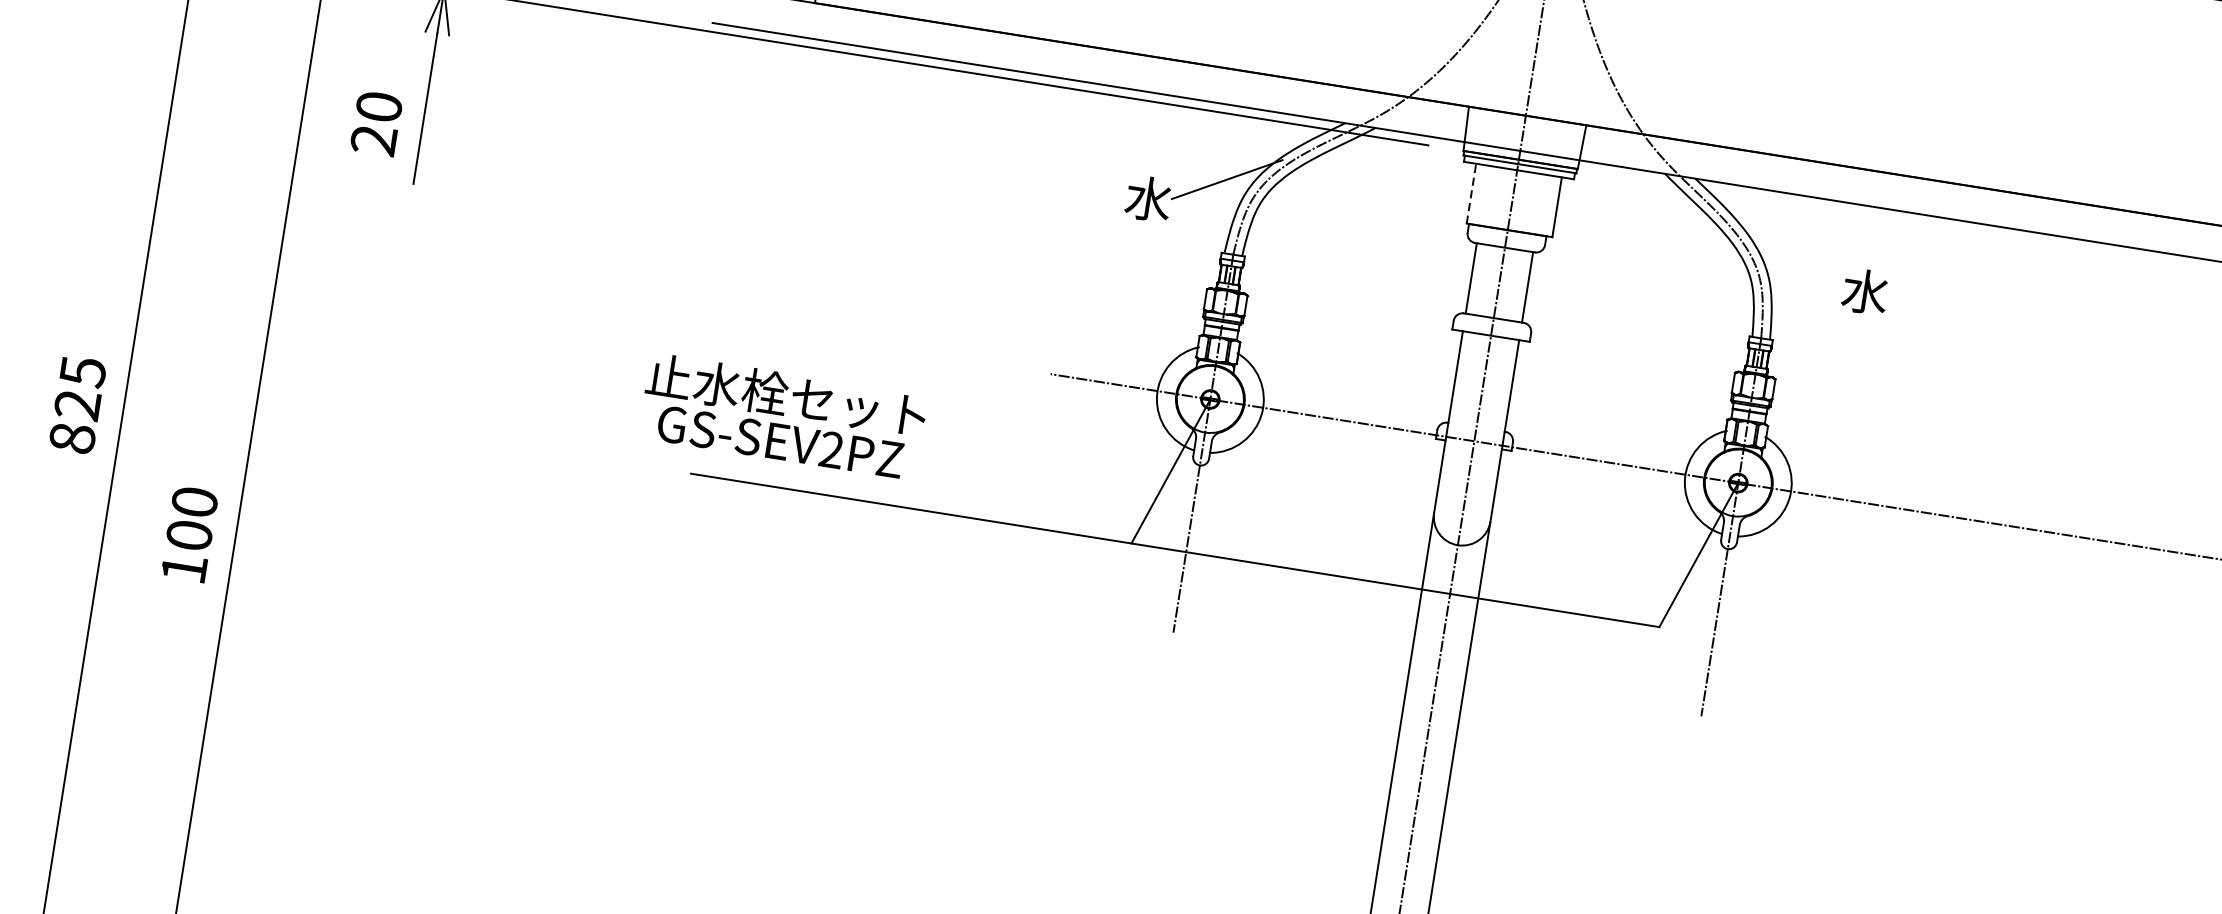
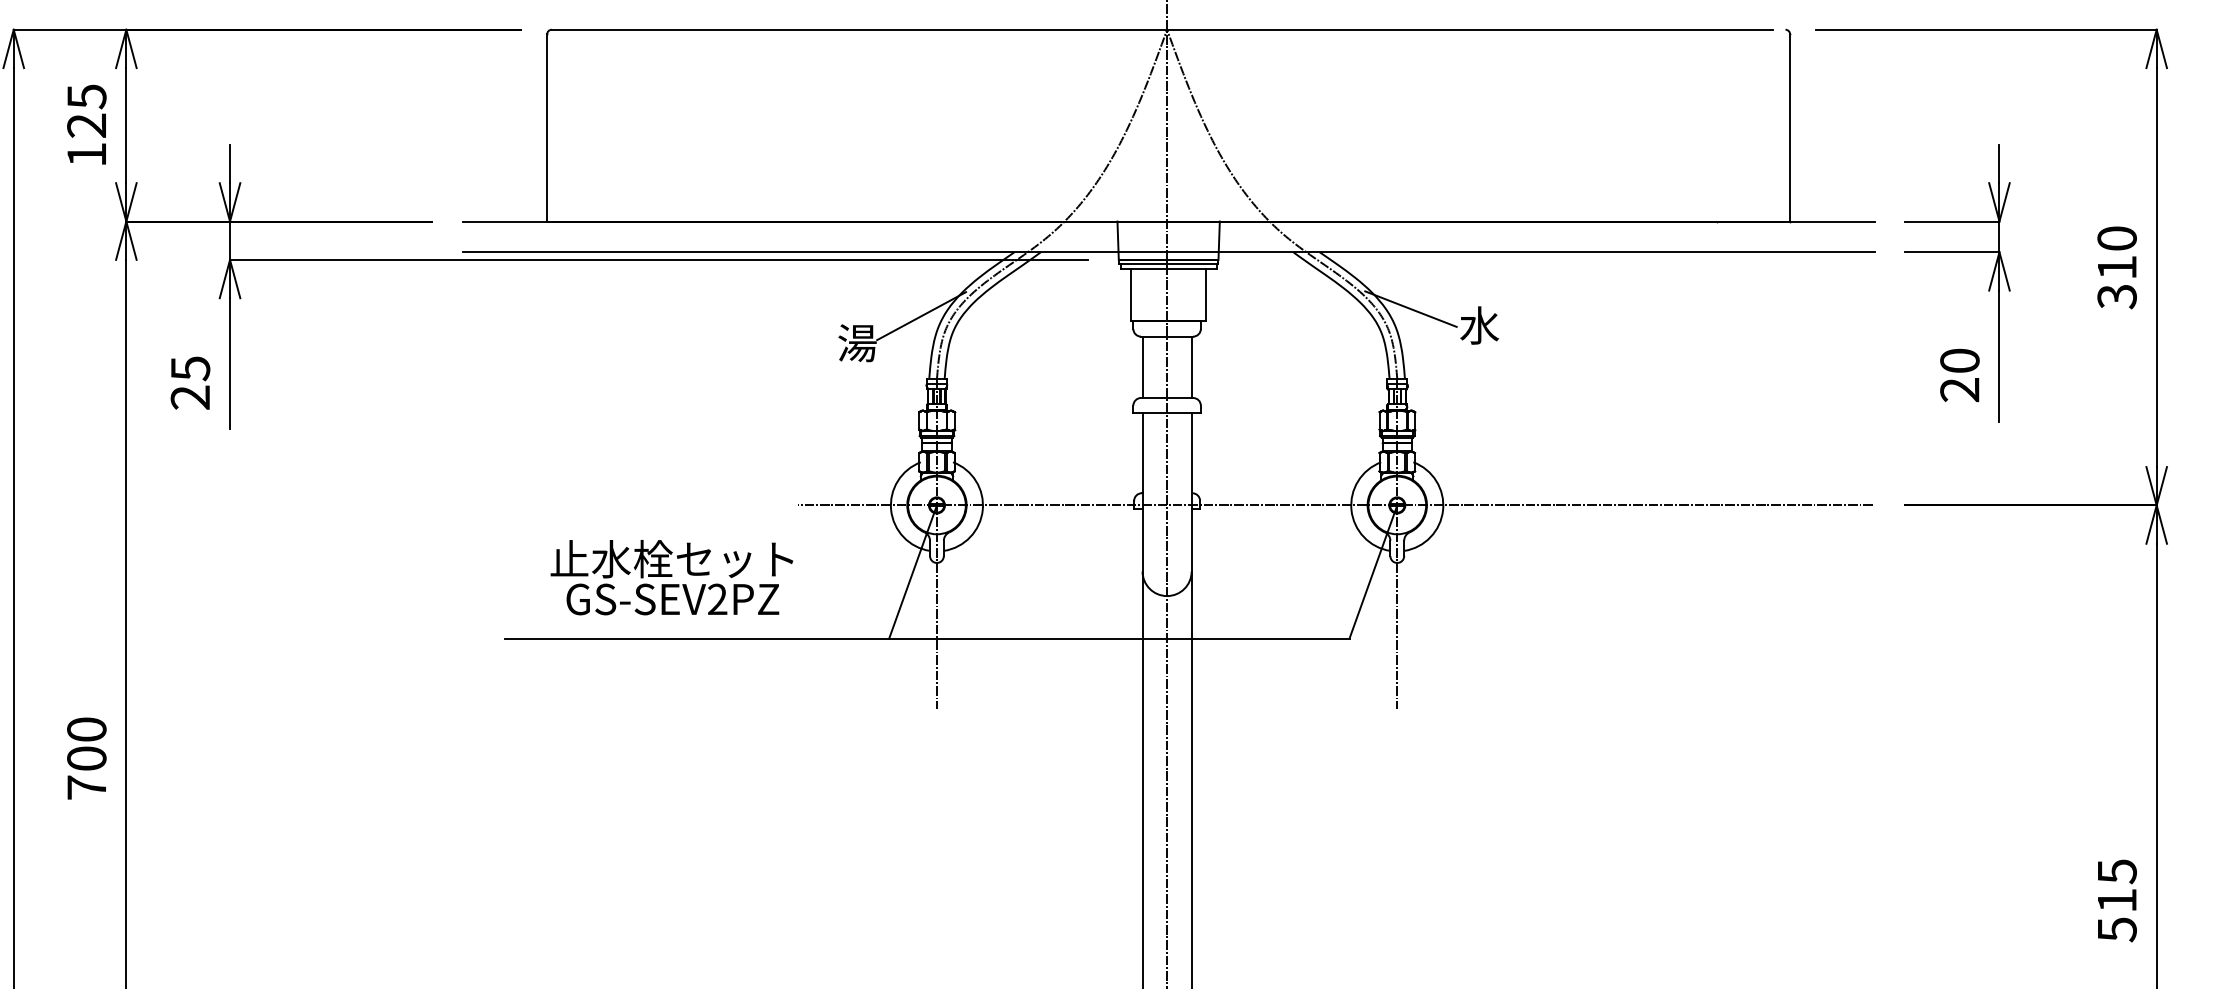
text: (379, 106) -> (190, 368), 20 -> 25
line: (1471, 192) -> (1131, 294), dashed -> solid
text: (1148, 198) -> (857, 342), 水 -> 湯
line: (1789, 259) -> (1410, 308), added
text: (782, 416) -> (671, 577), moved
text: (183, 568) -> (86, 787), 100 -> 700

